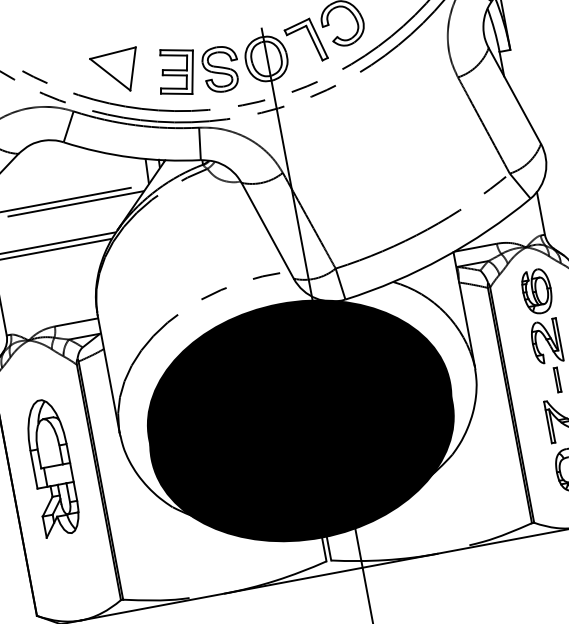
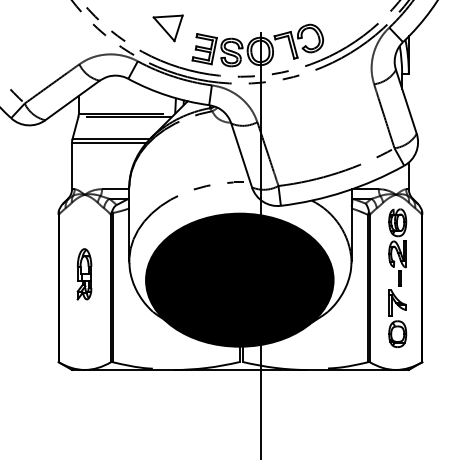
part: (115, 72) -> (167, 28), moved
fill: (299, 410) -> (240, 267), removed
part: (52, 467) -> (84, 274), size x0.6

